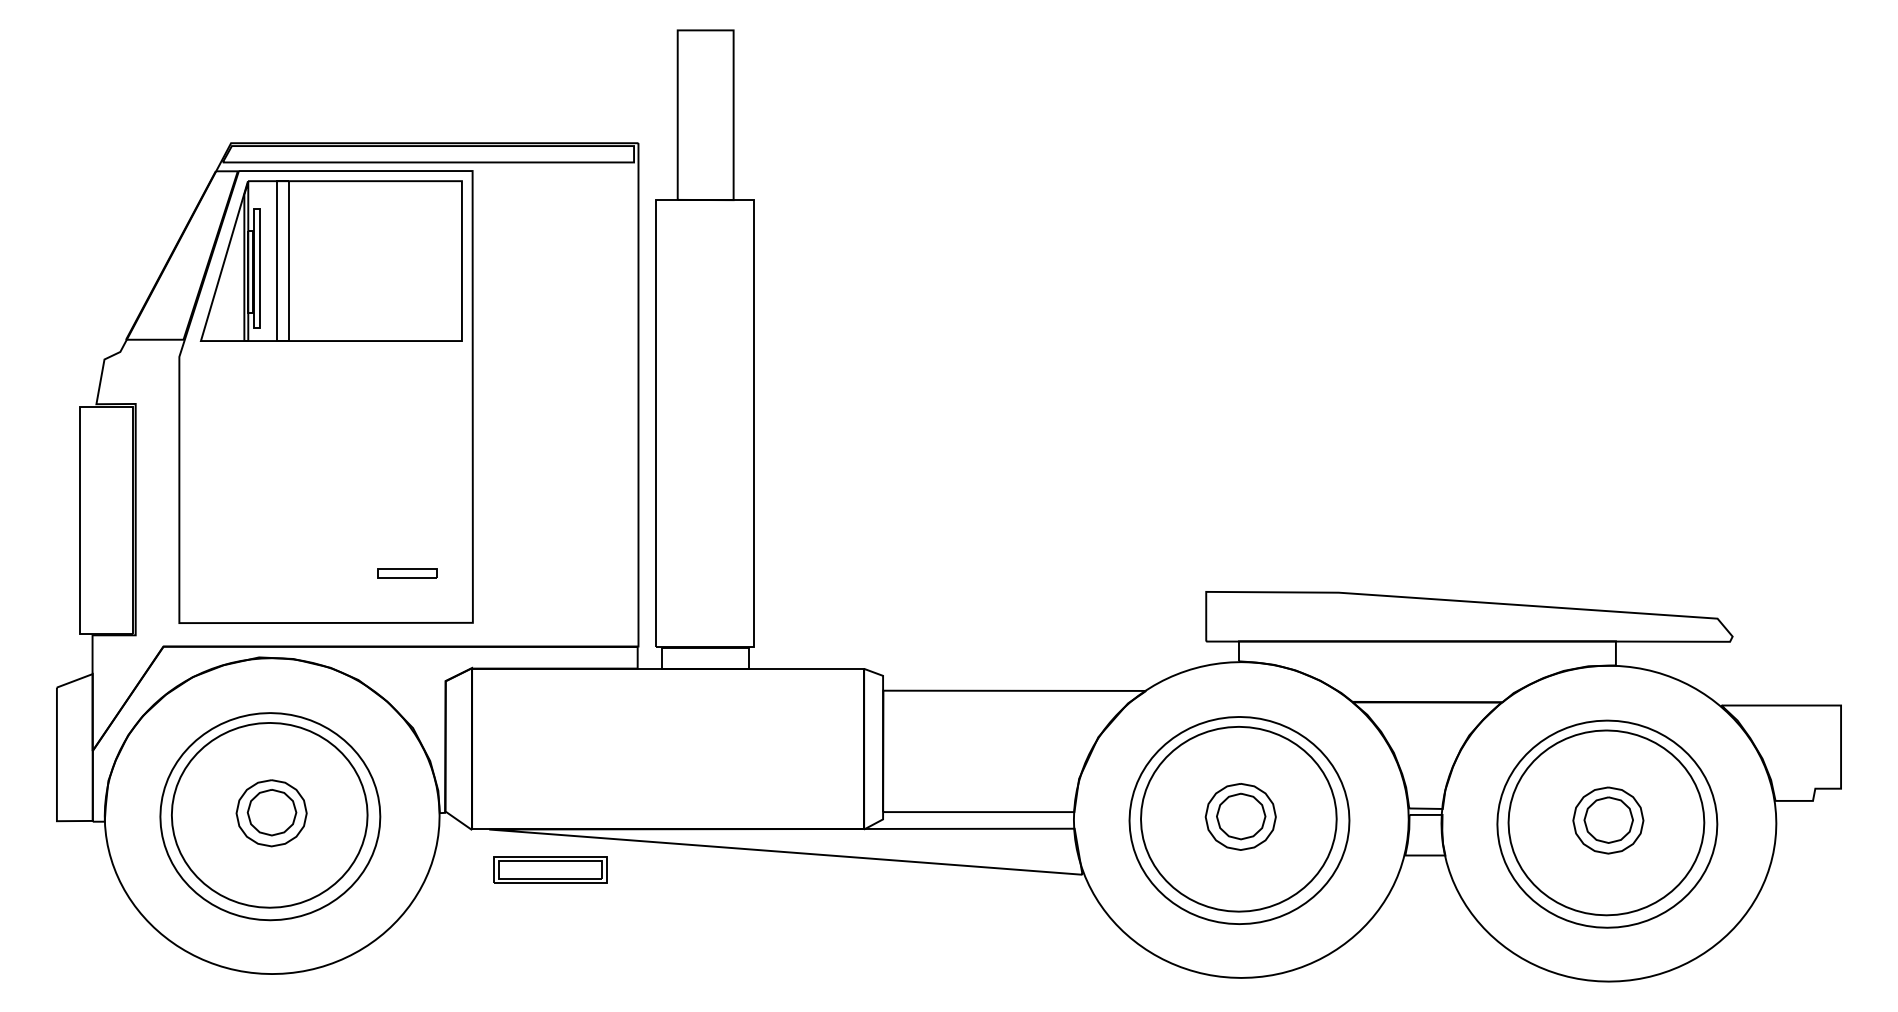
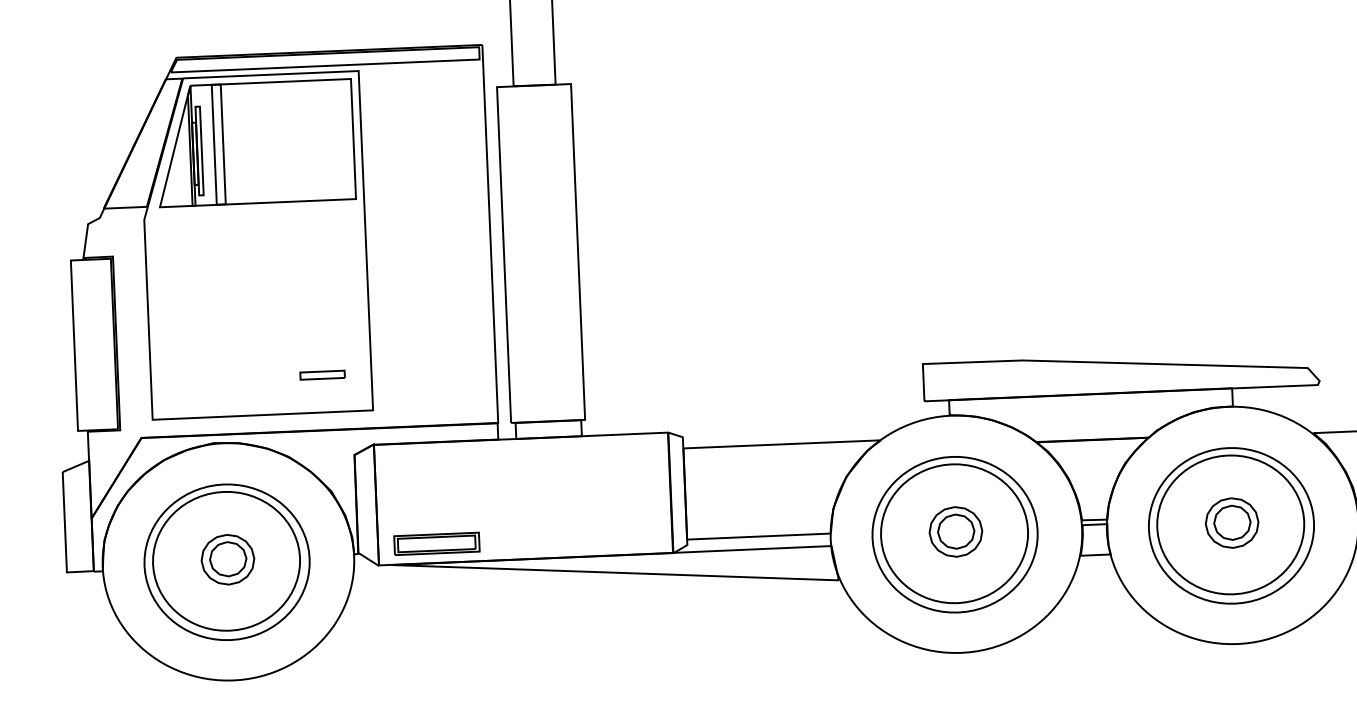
part: (550, 869) -> (437, 543), moved

